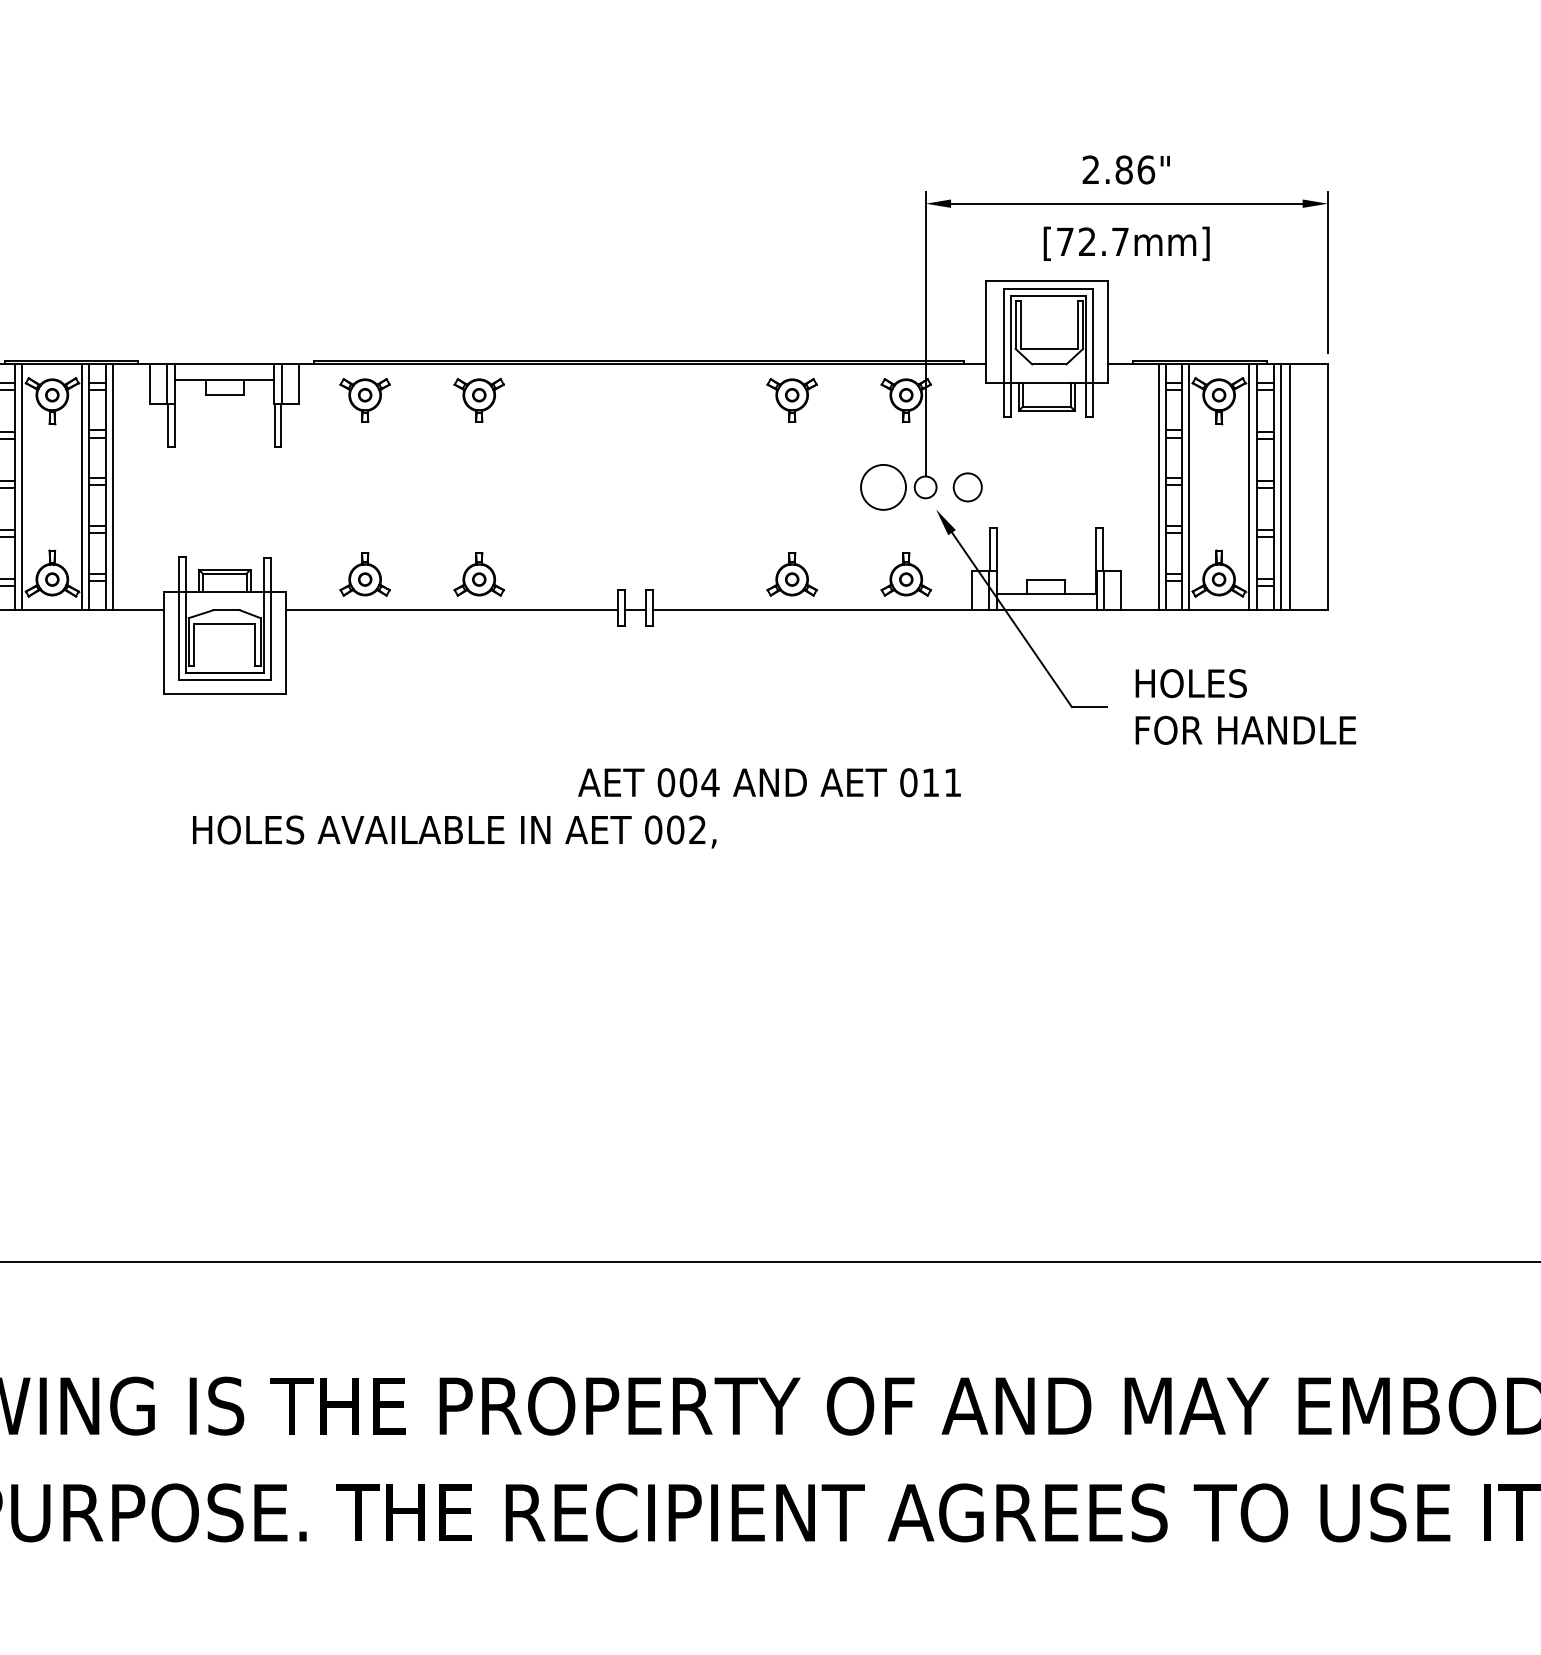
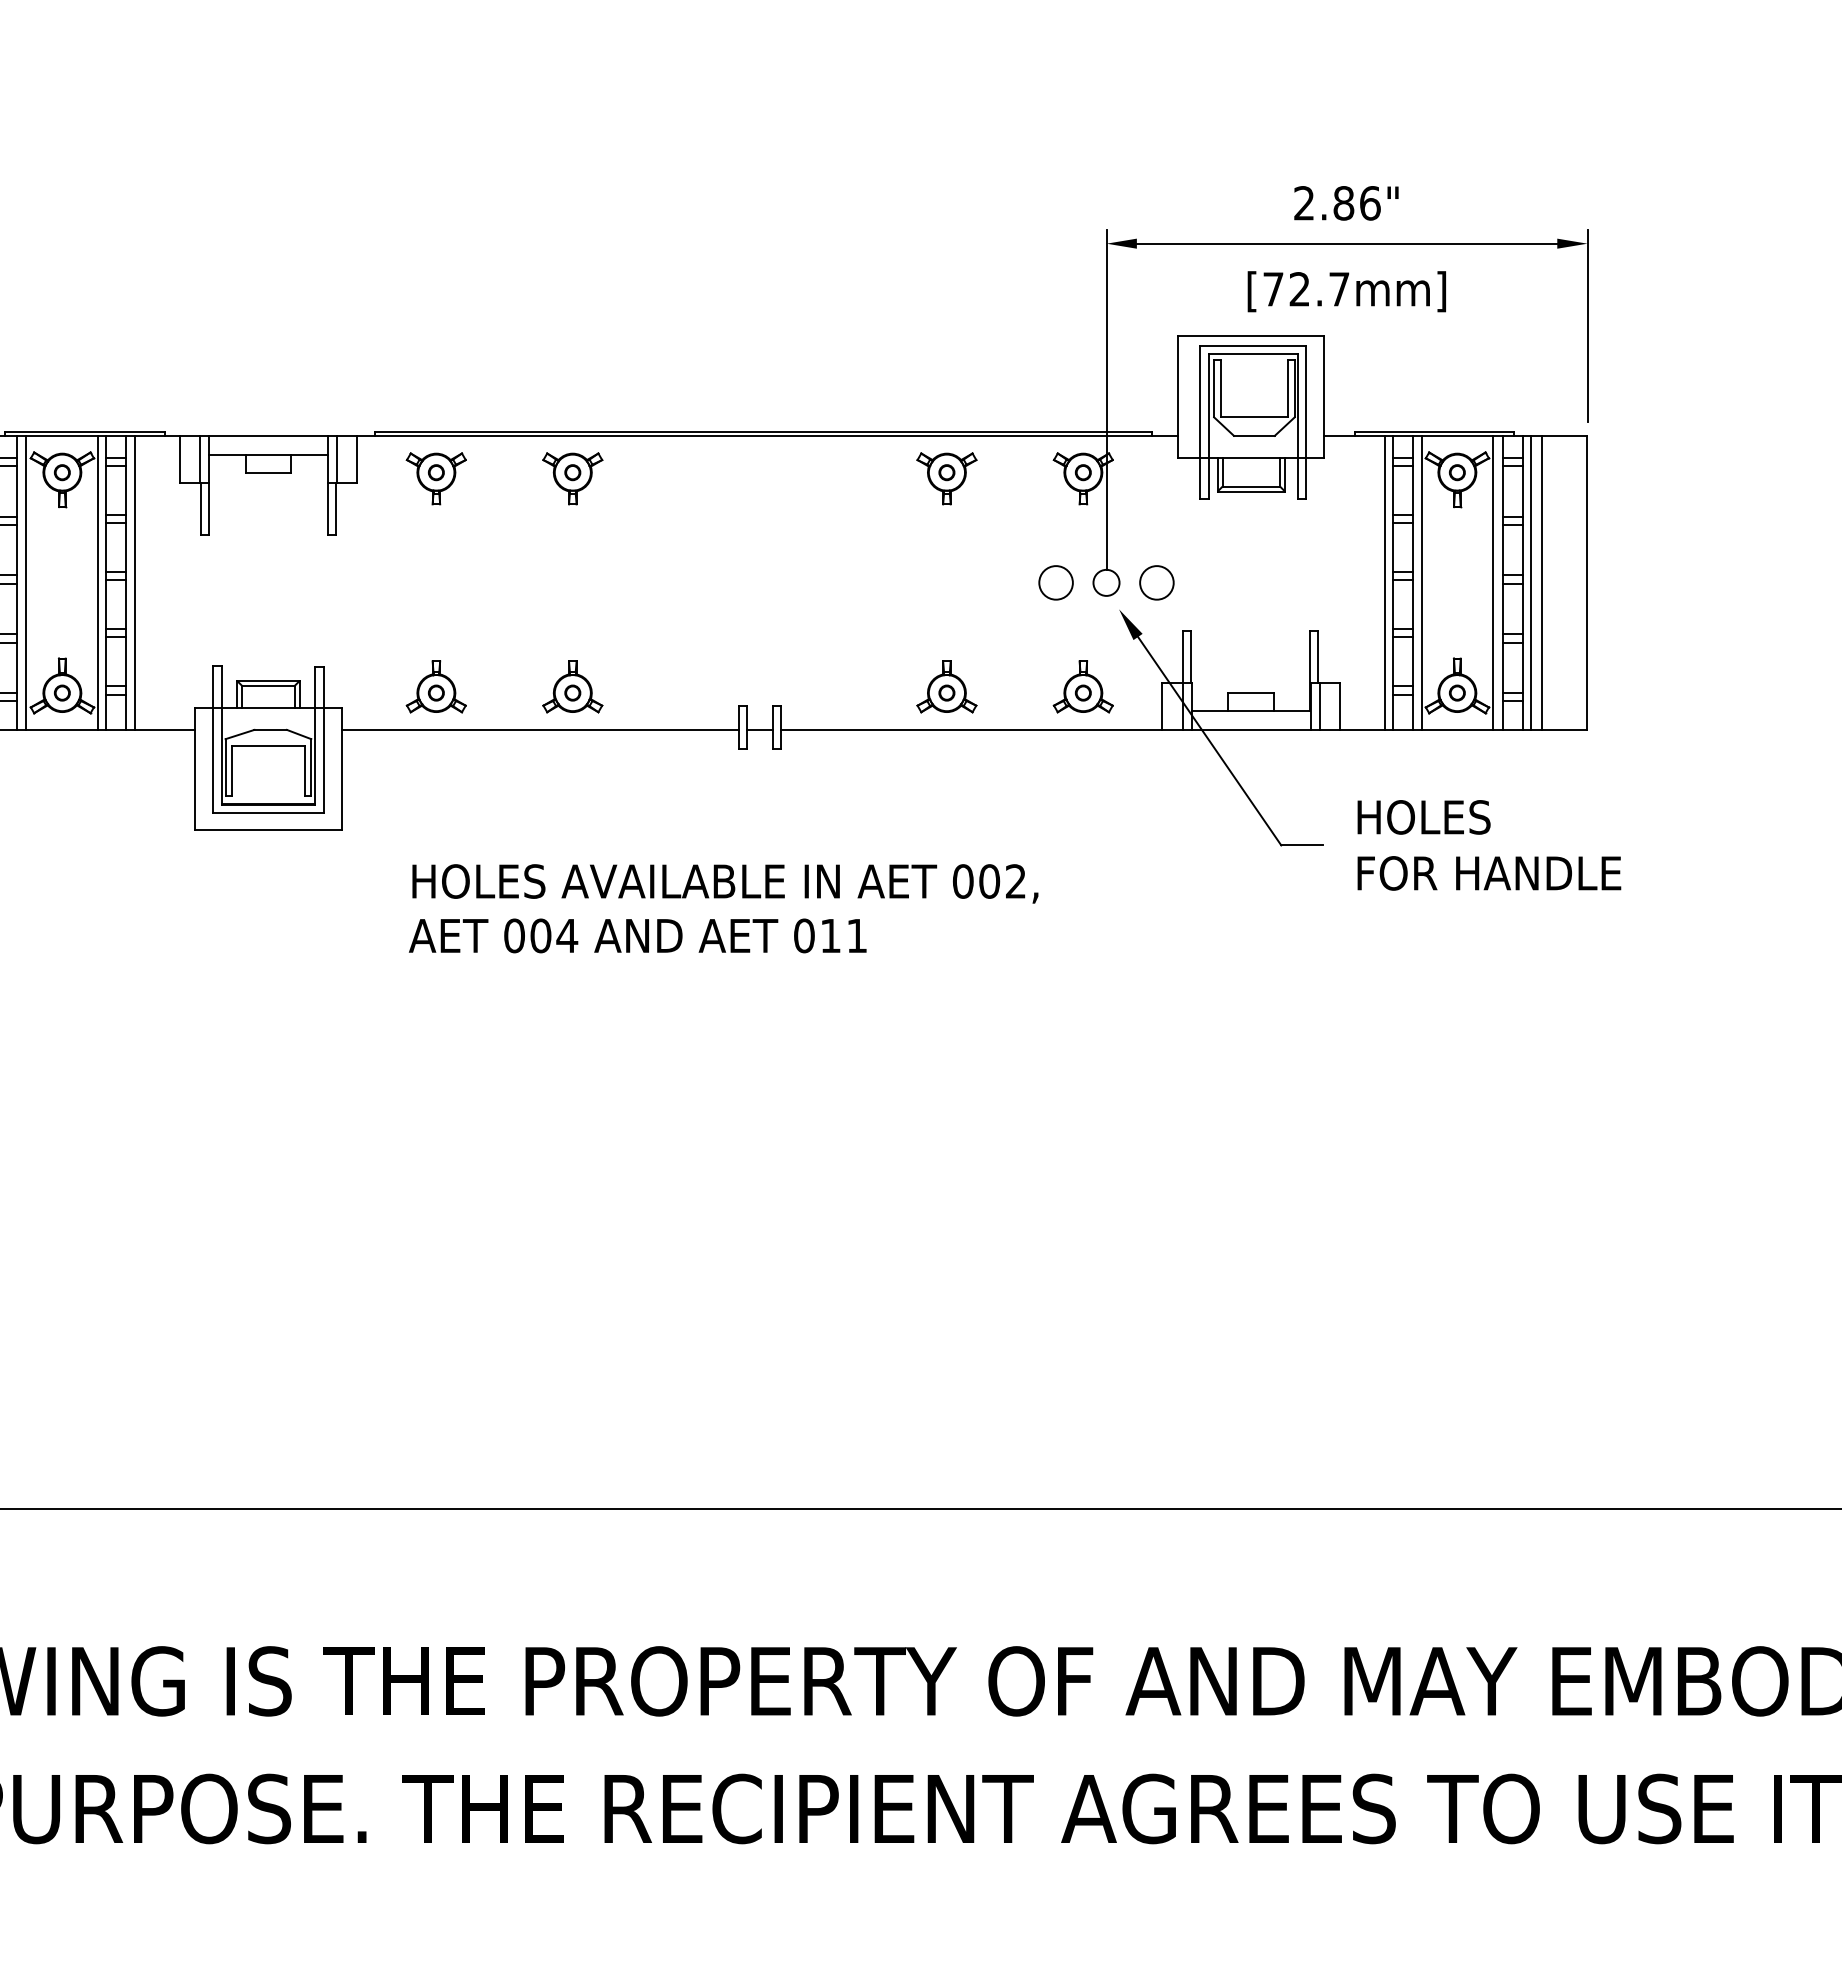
circle: (882, 487) -> (1055, 582), size x0.62
text: (769, 782) -> (637, 935), moved
text: (454, 831) -> (725, 883), moved

